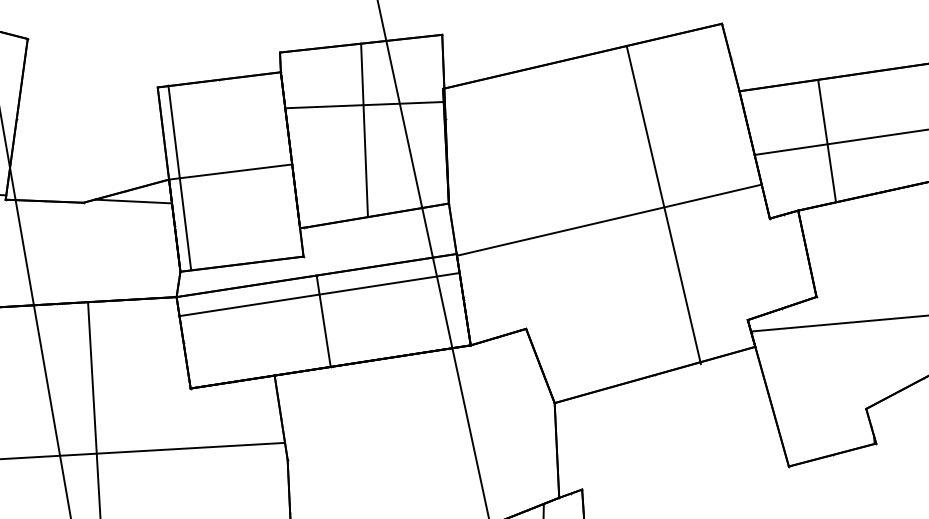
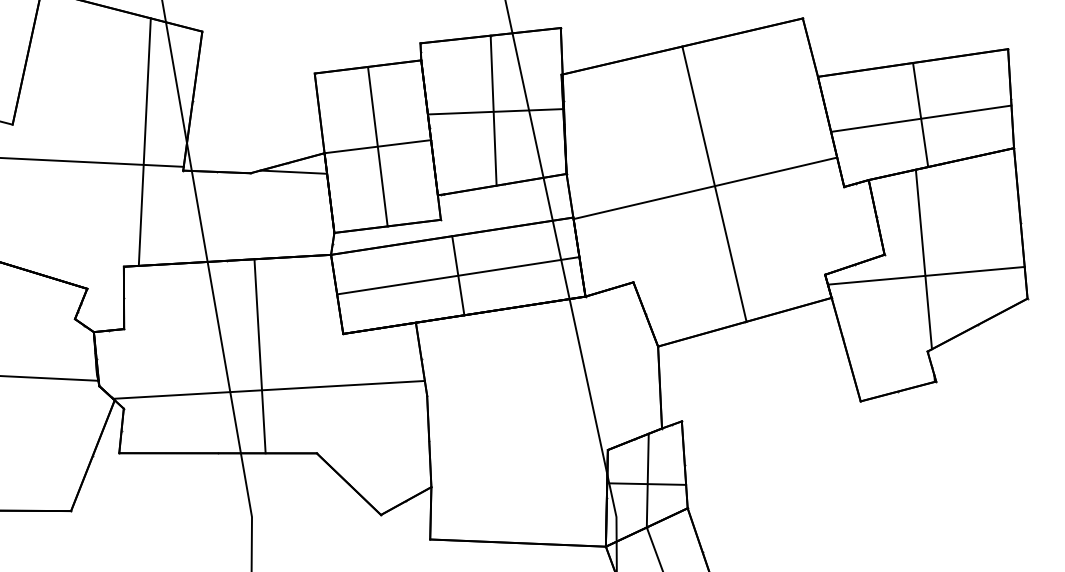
line: (365, 104) -> (495, 111), moved
line: (826, 139) -> (920, 114), moved
line: (179, 177) -> (377, 146), moved
line: (663, 204) -> (714, 183), moved
line: (319, 294) -> (458, 275), moved
line: (861, 302) -> (923, 259), added

